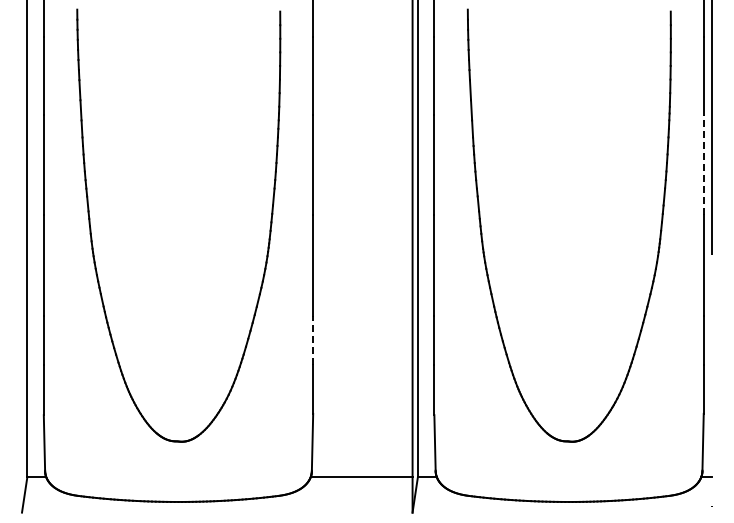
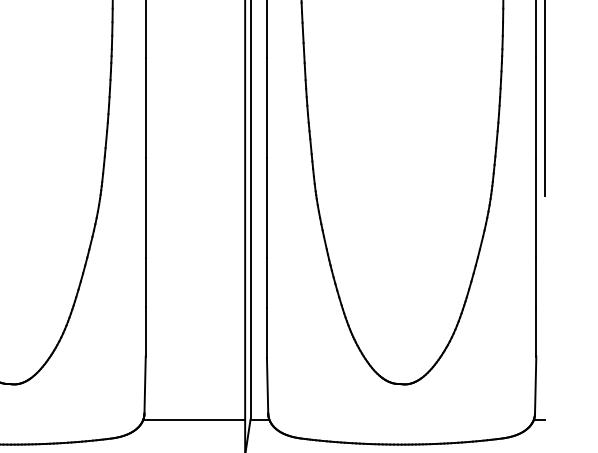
line: (703, 164) -> (536, 107), dashed -> solid
line: (313, 340) -> (146, 283), dashed -> solid

